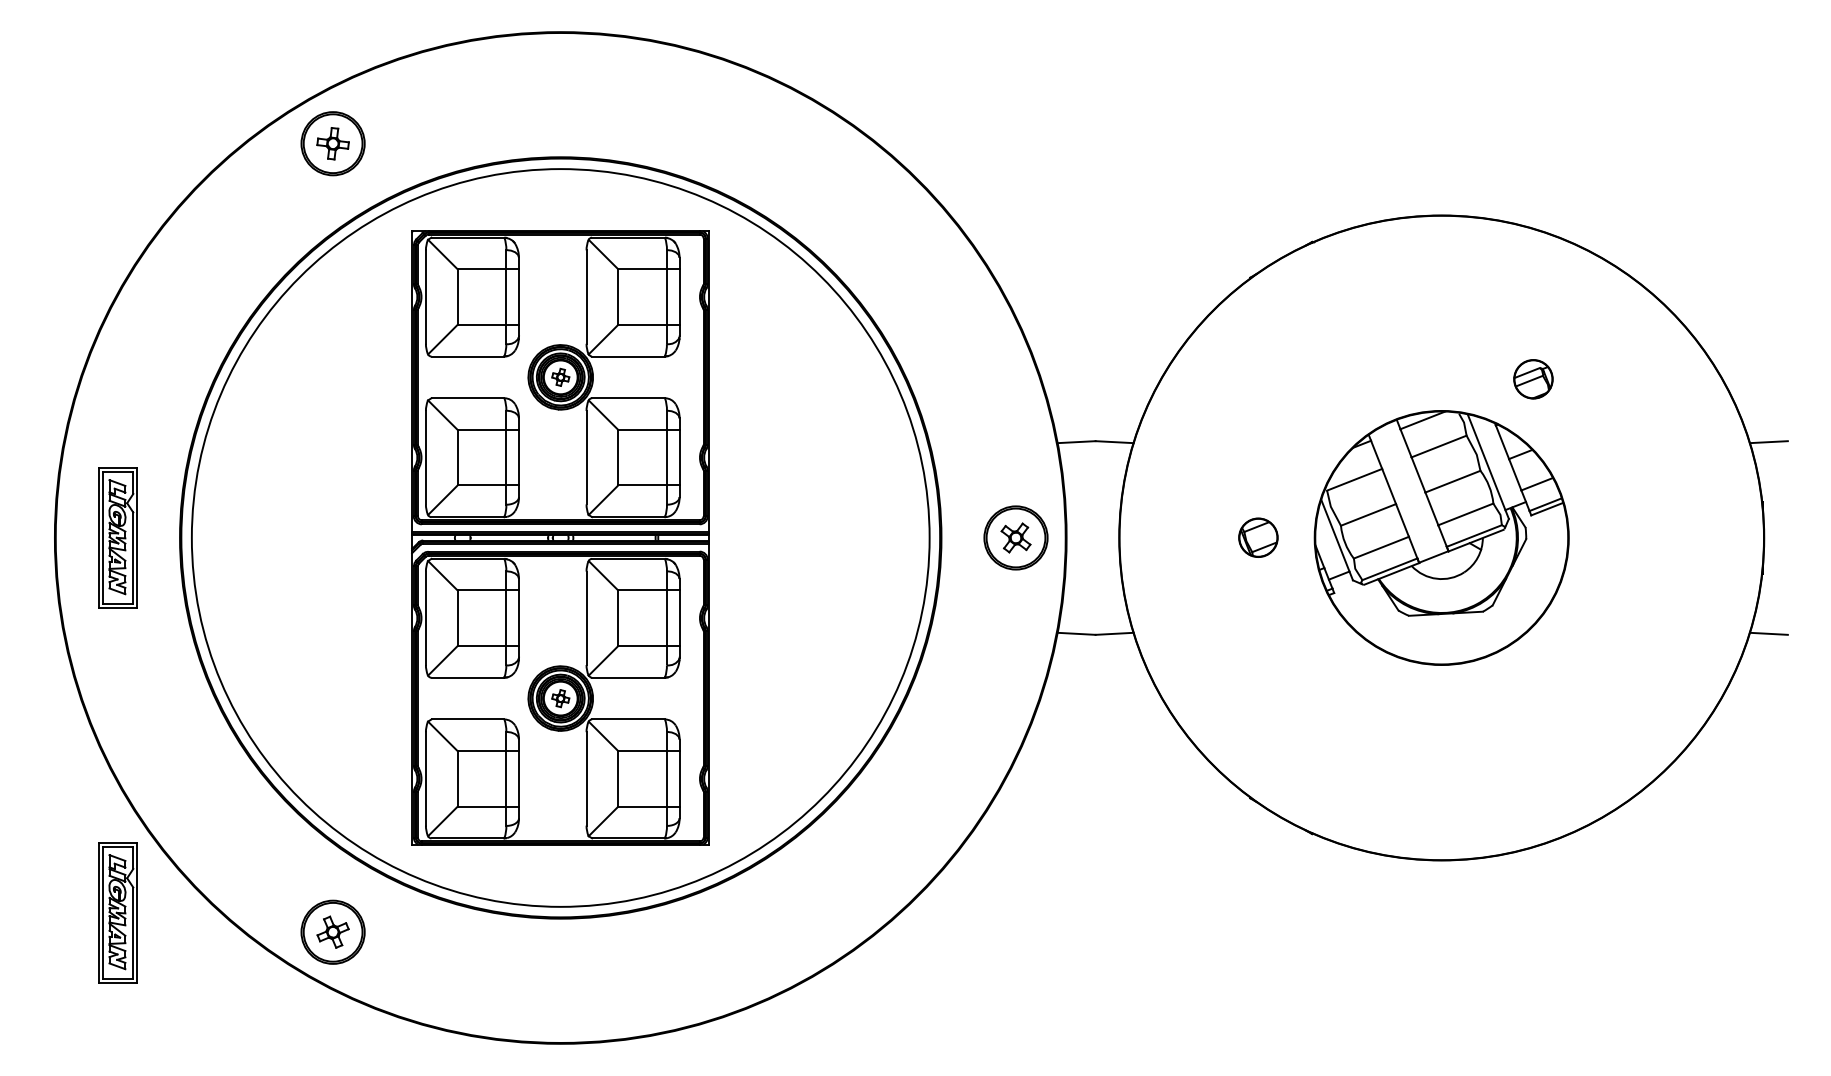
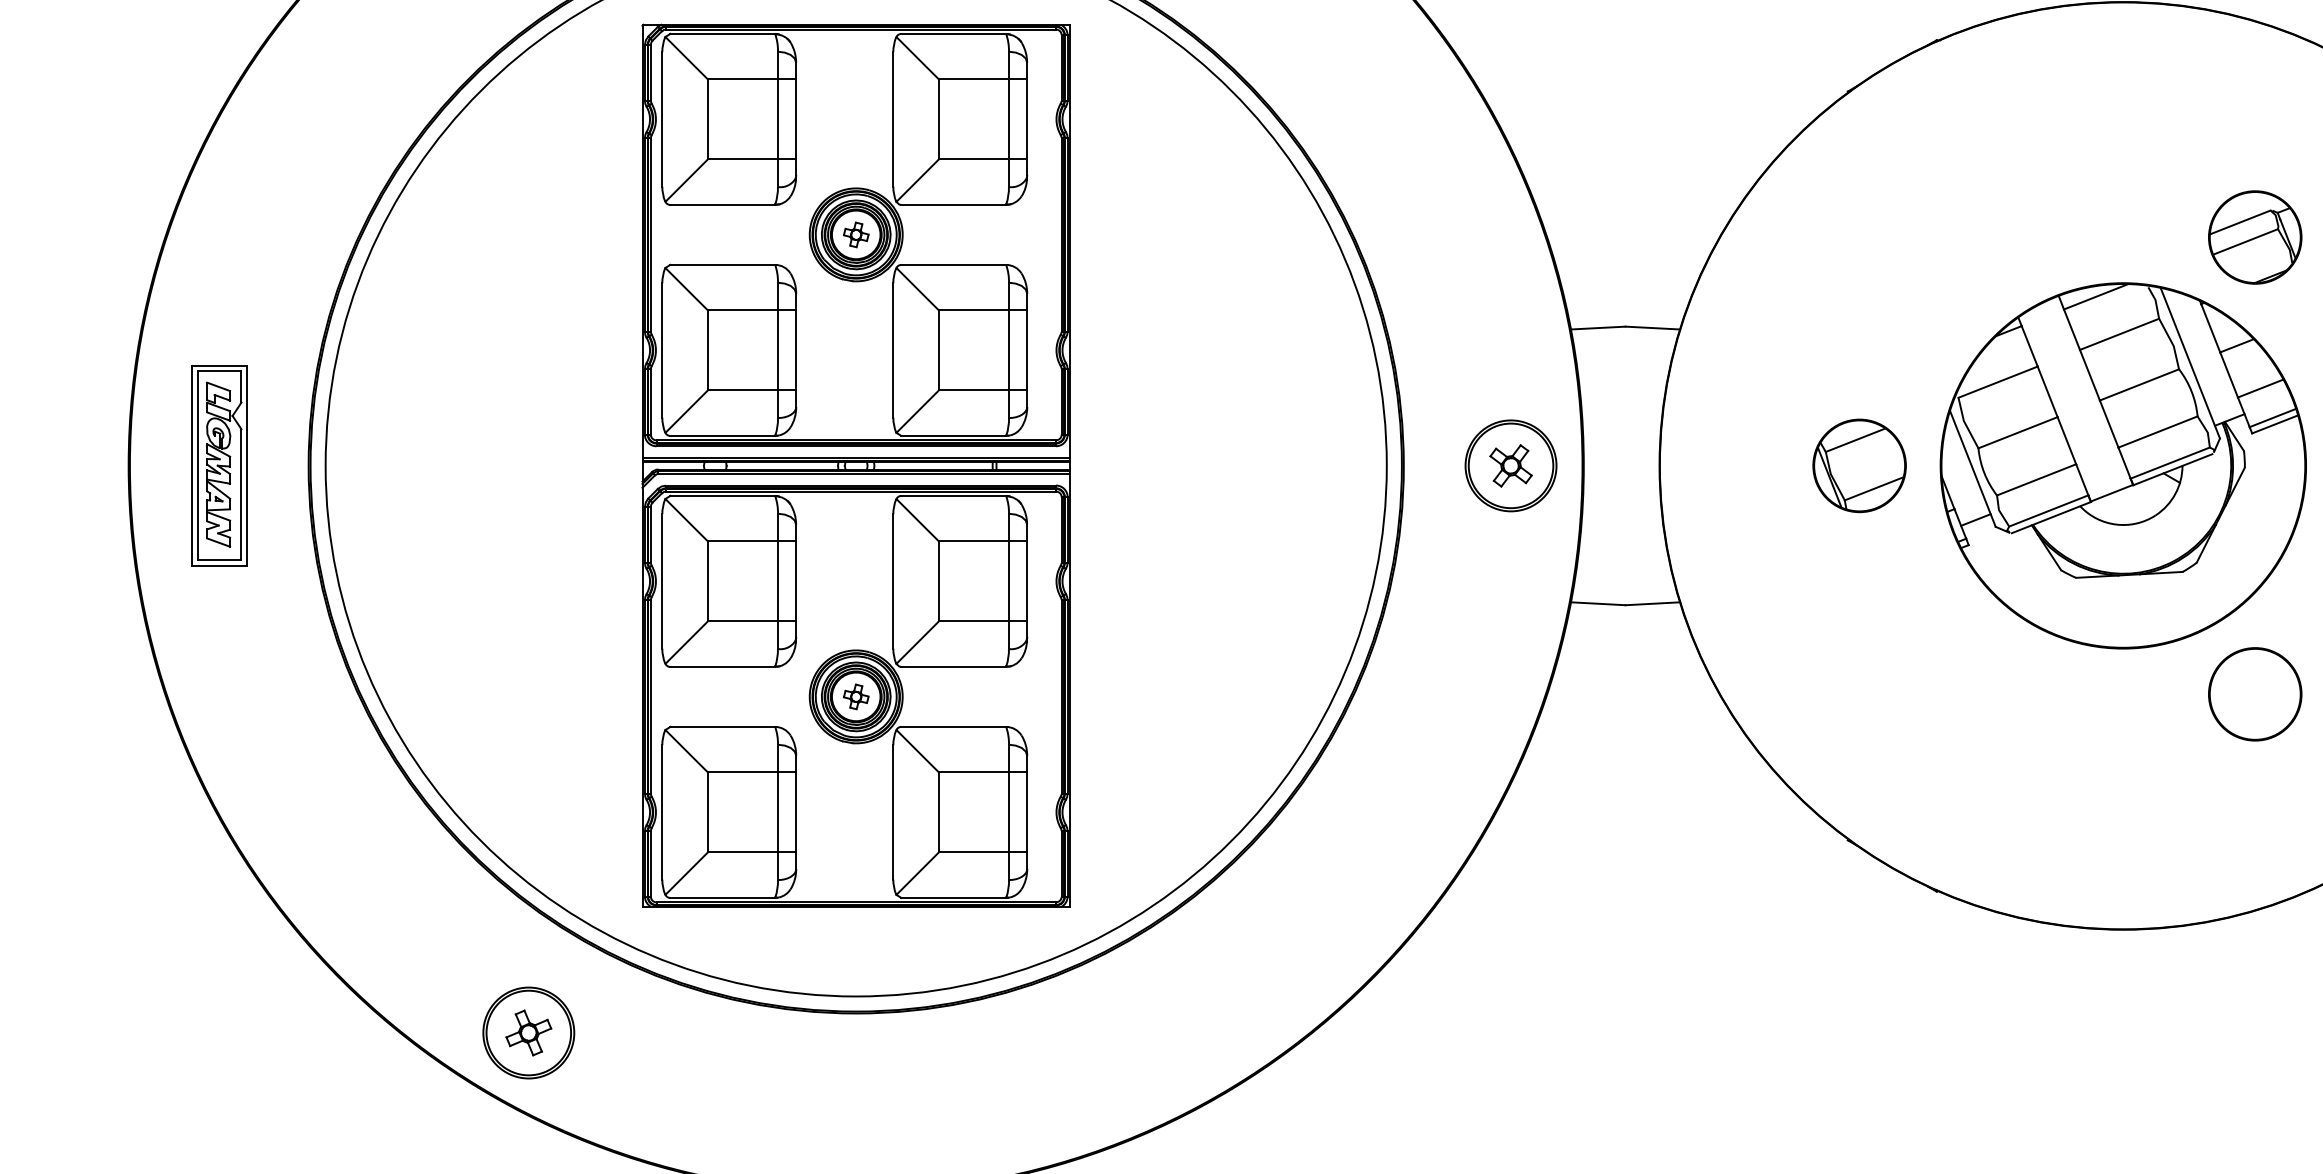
part: (1533, 379) -> (2255, 237), size x1.67
part: (1258, 537) -> (1859, 465), size x1.67
circle: (1533, 696) -> (2255, 693), added
part: (117, 912) -> (218, 1004), removed

